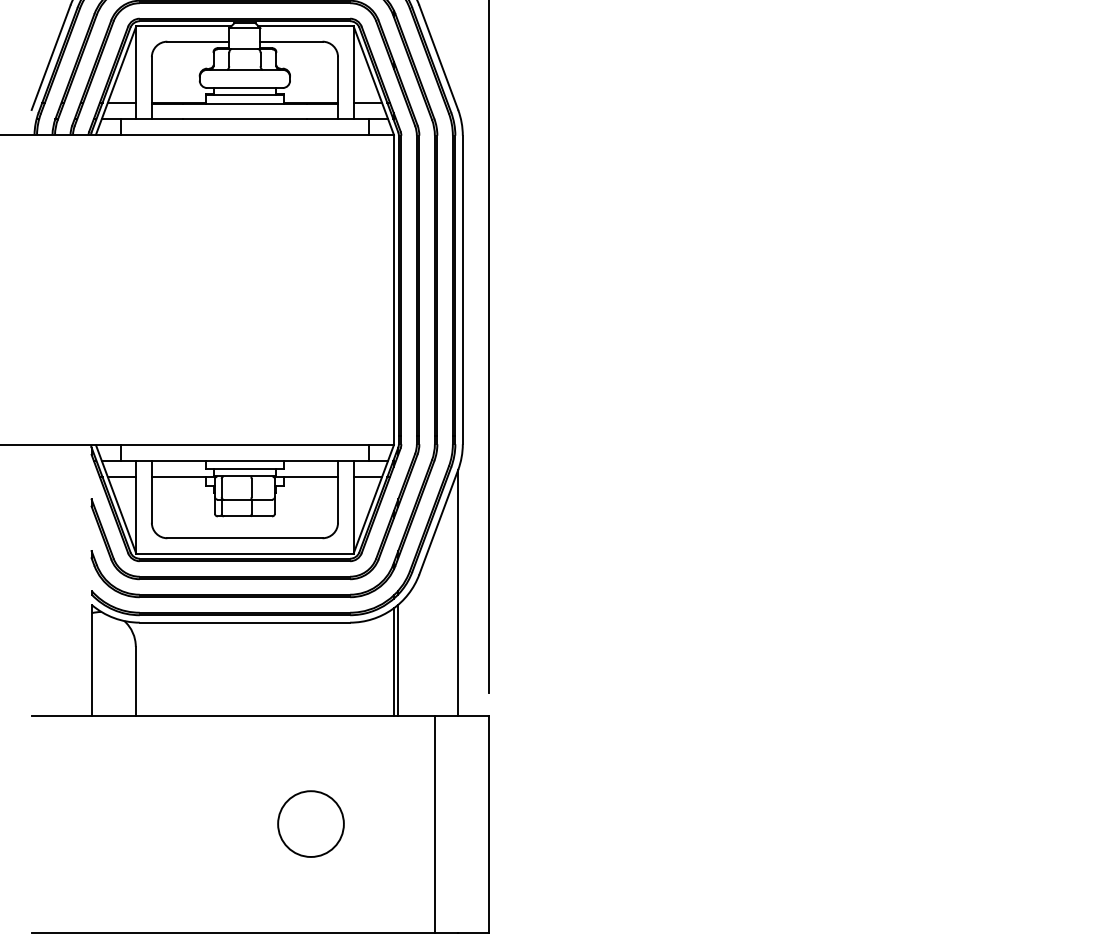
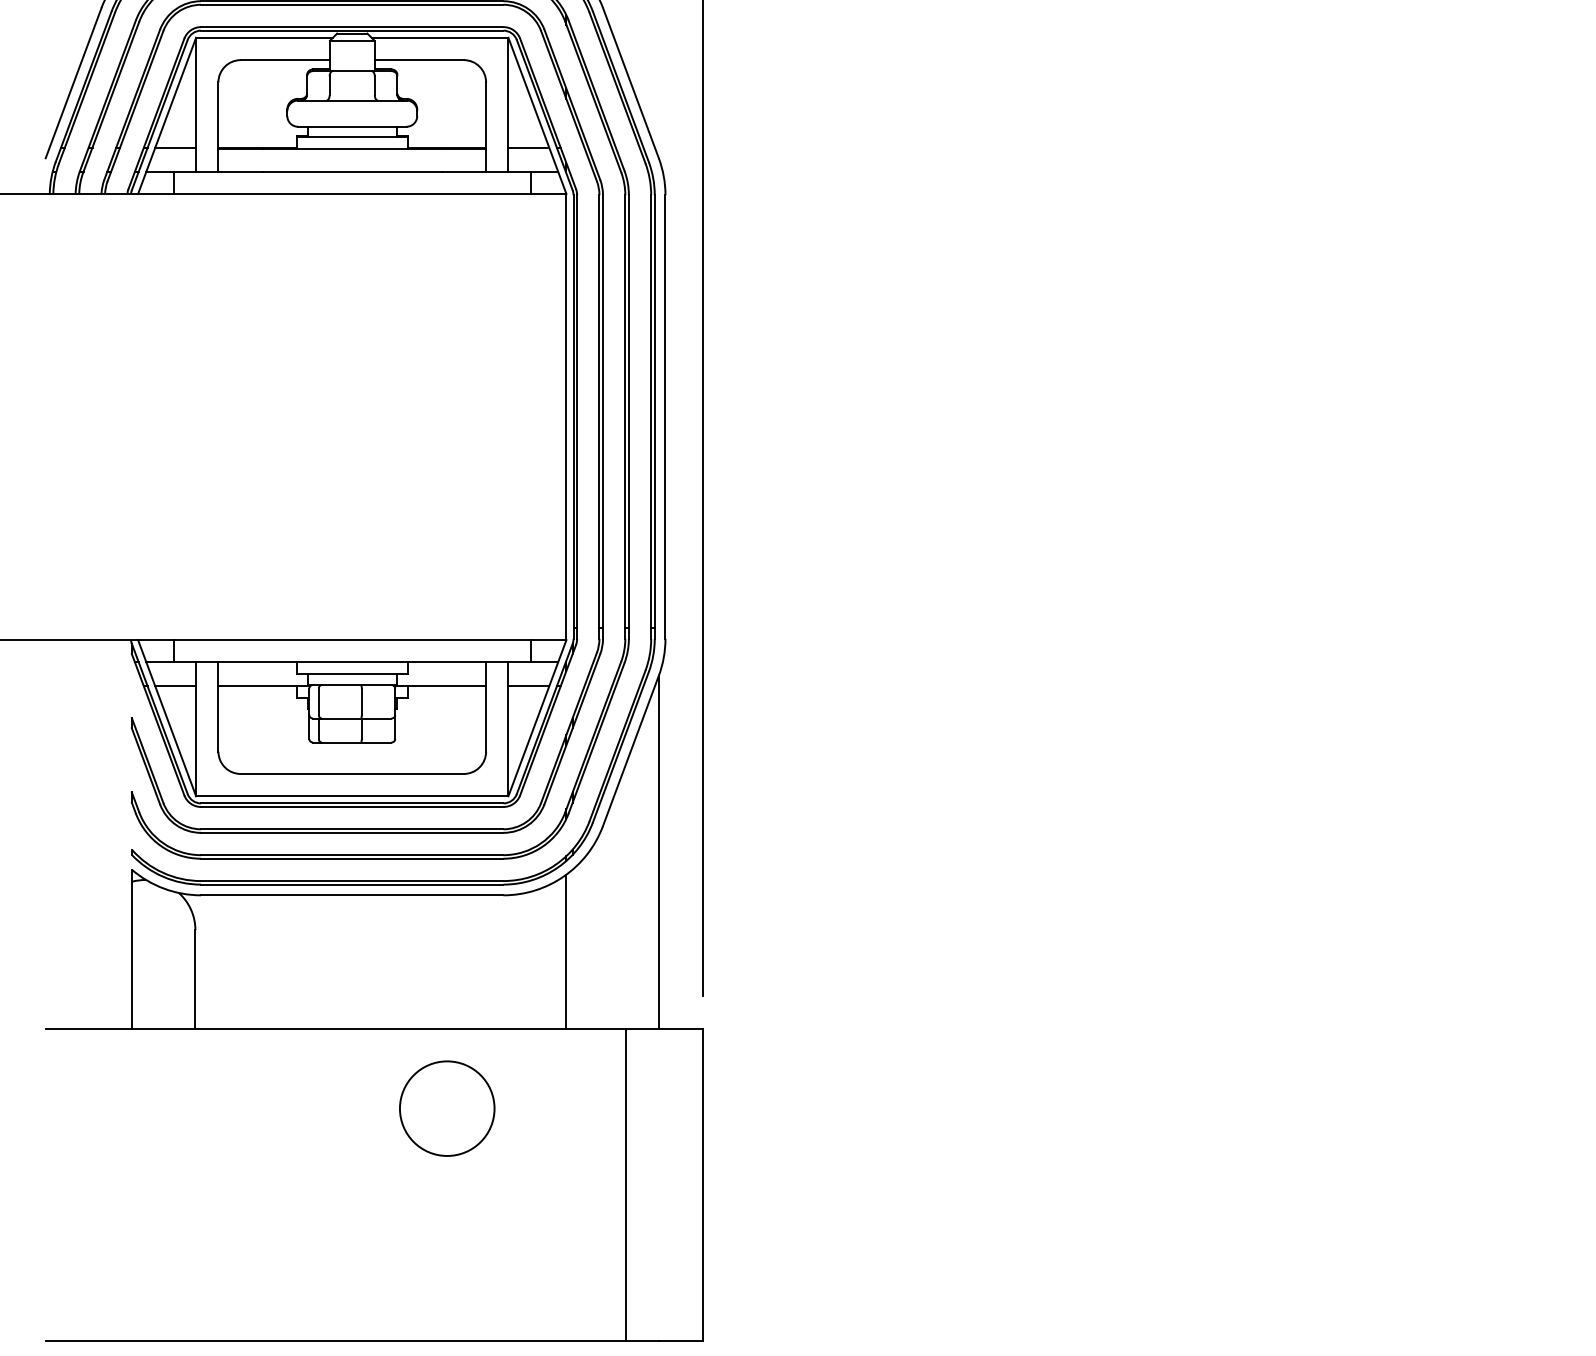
line: (398, 659) -> (573, 948), removed
circle: (310, 823) -> (446, 1107), moved

